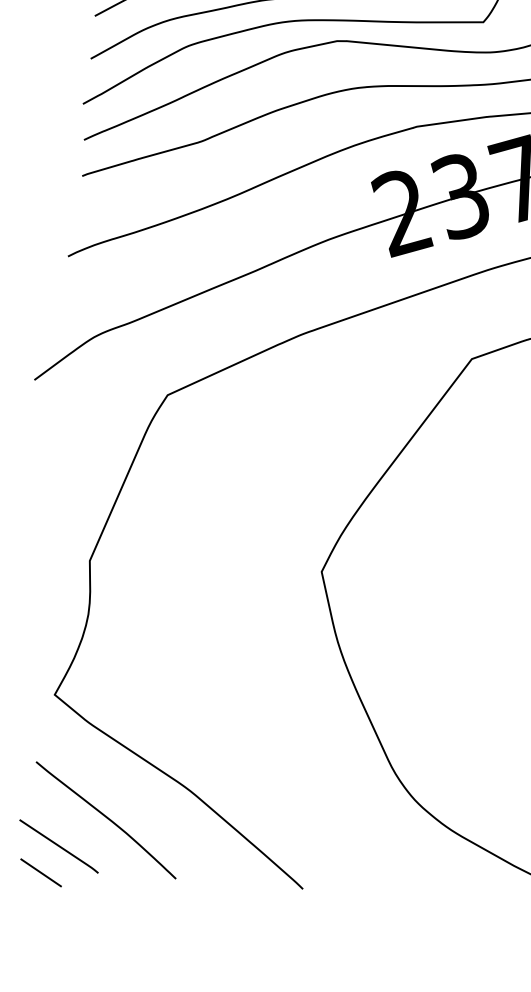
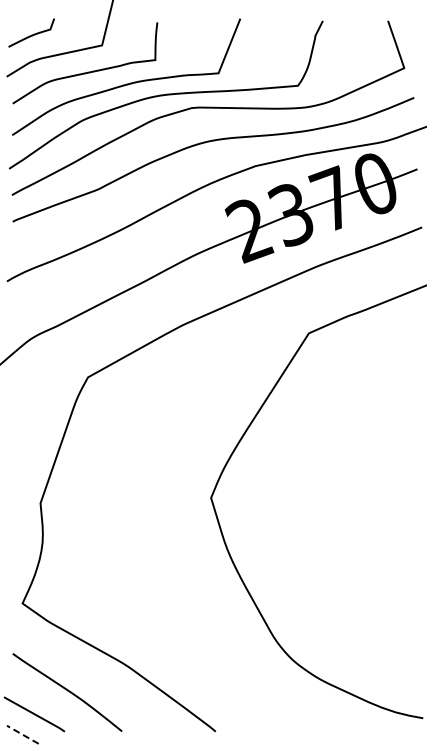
line: (40, 872) -> (22, 734), solid -> dashed

